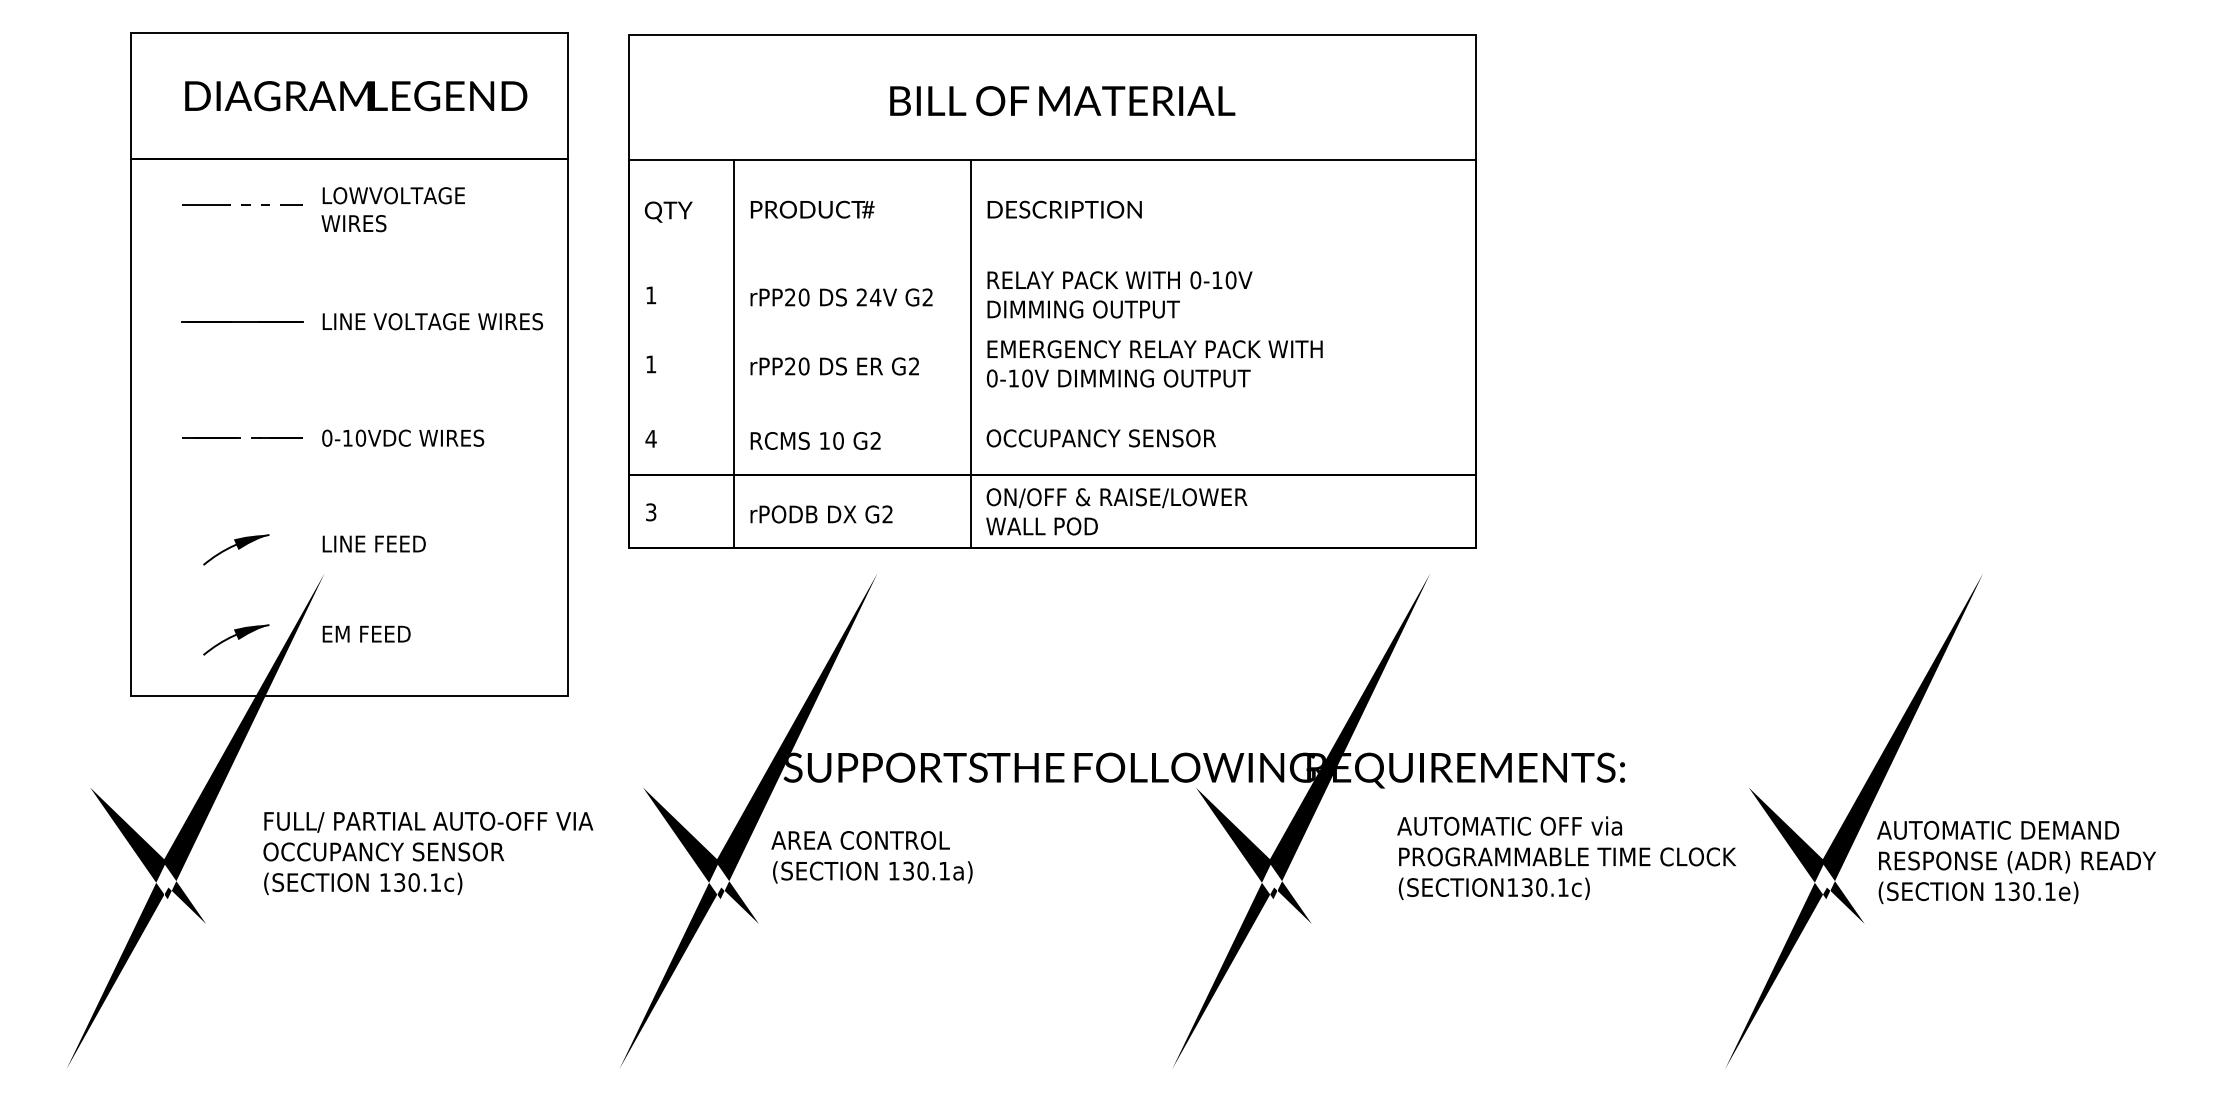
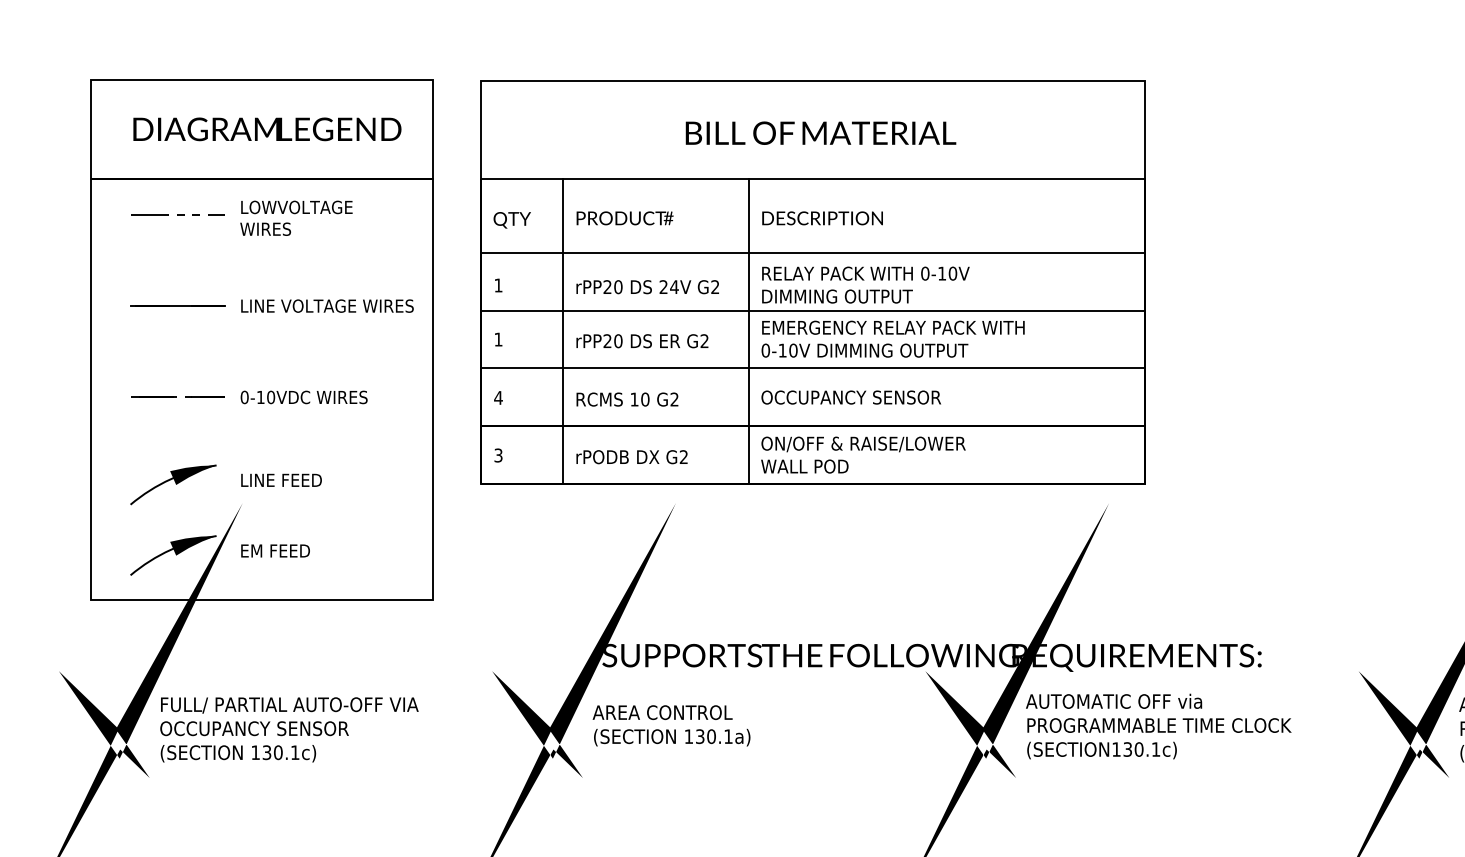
line: (1051, 254) -> (812, 253), added
line: (1051, 327) -> (812, 310), added
line: (1051, 401) -> (812, 368), added
part: (236, 549) -> (173, 484), size x1.67
part: (236, 639) -> (173, 555), size x1.67
text: (428, 853) -> (289, 729), moved
text: (1566, 857) -> (1158, 725), moved

